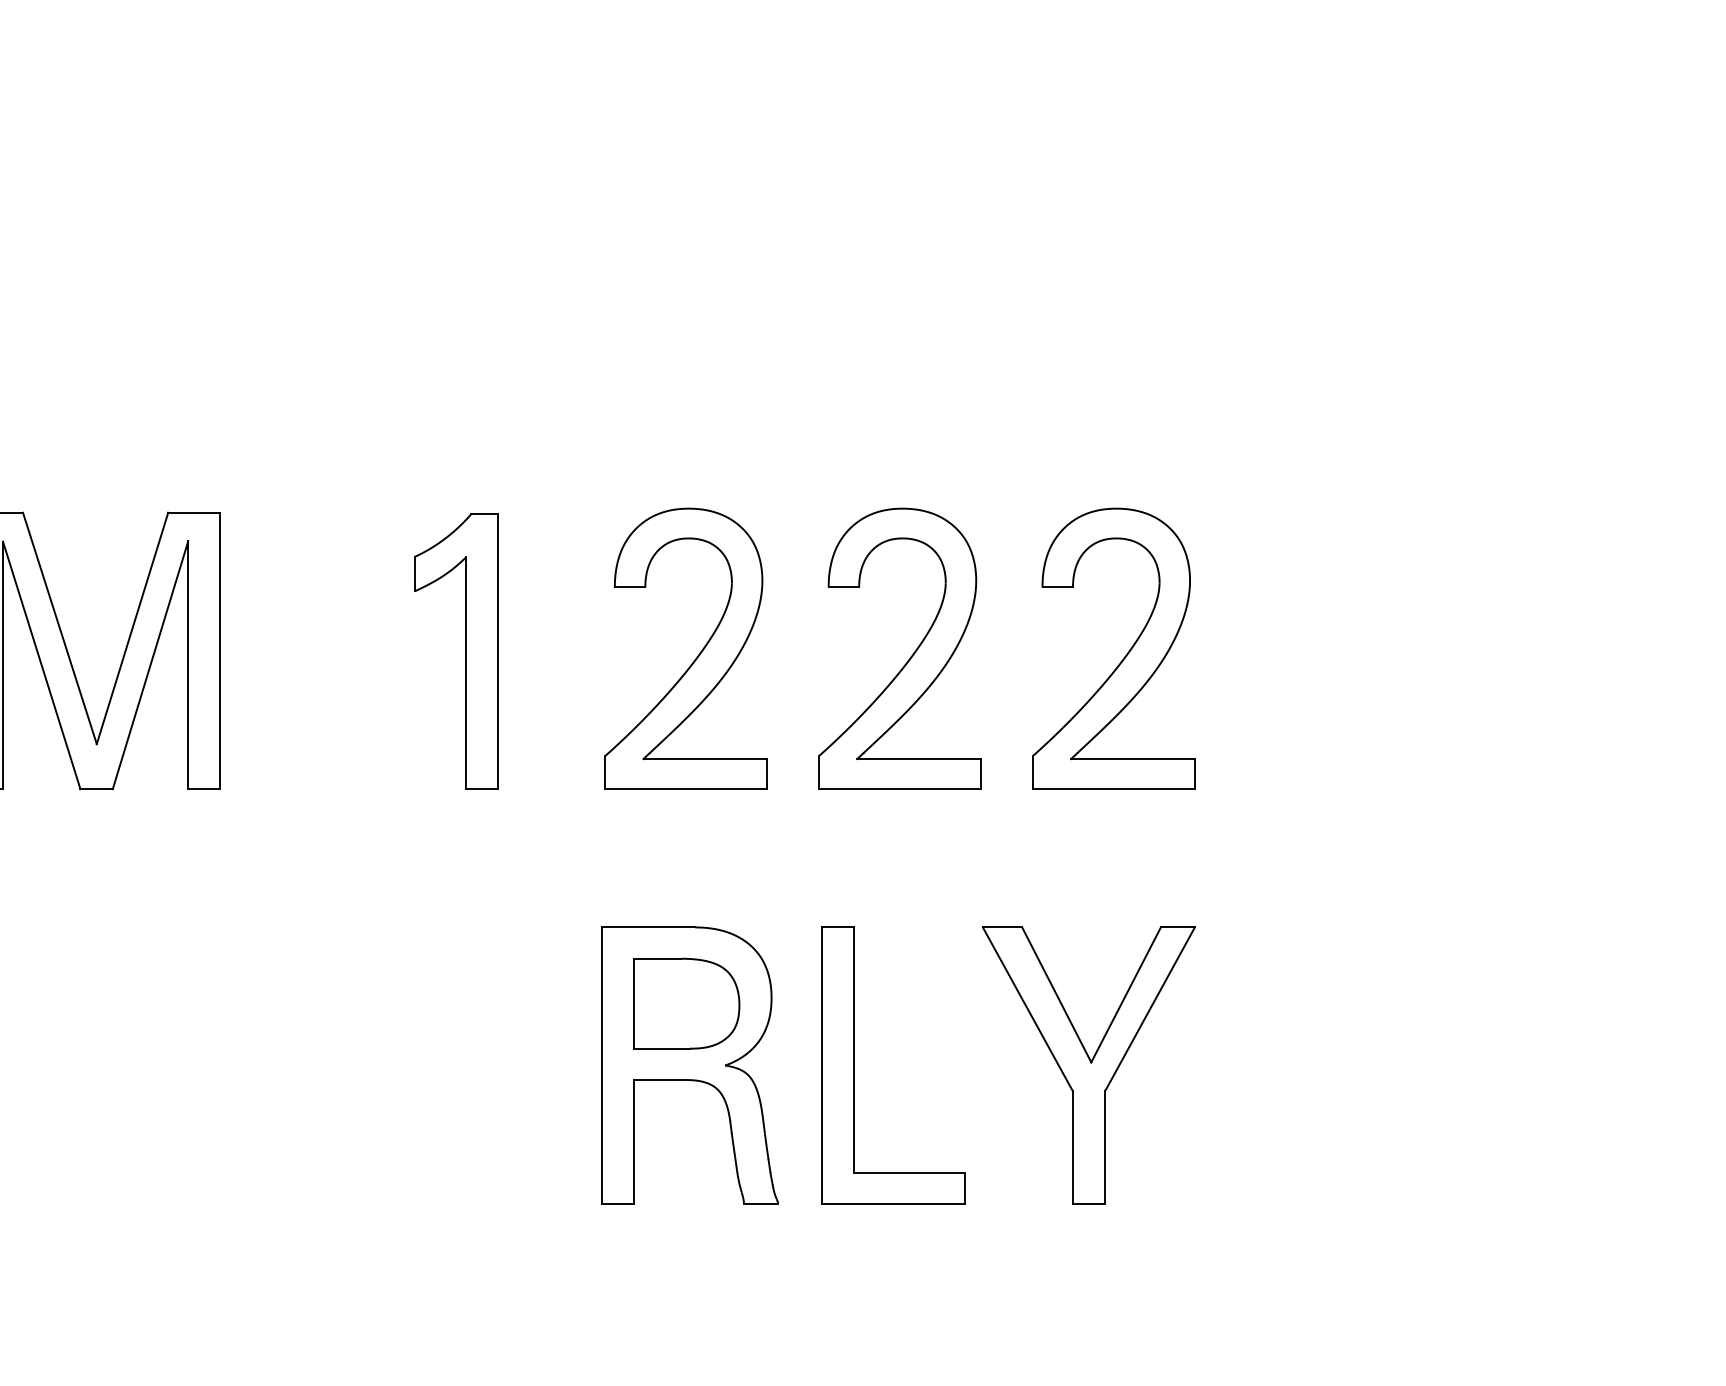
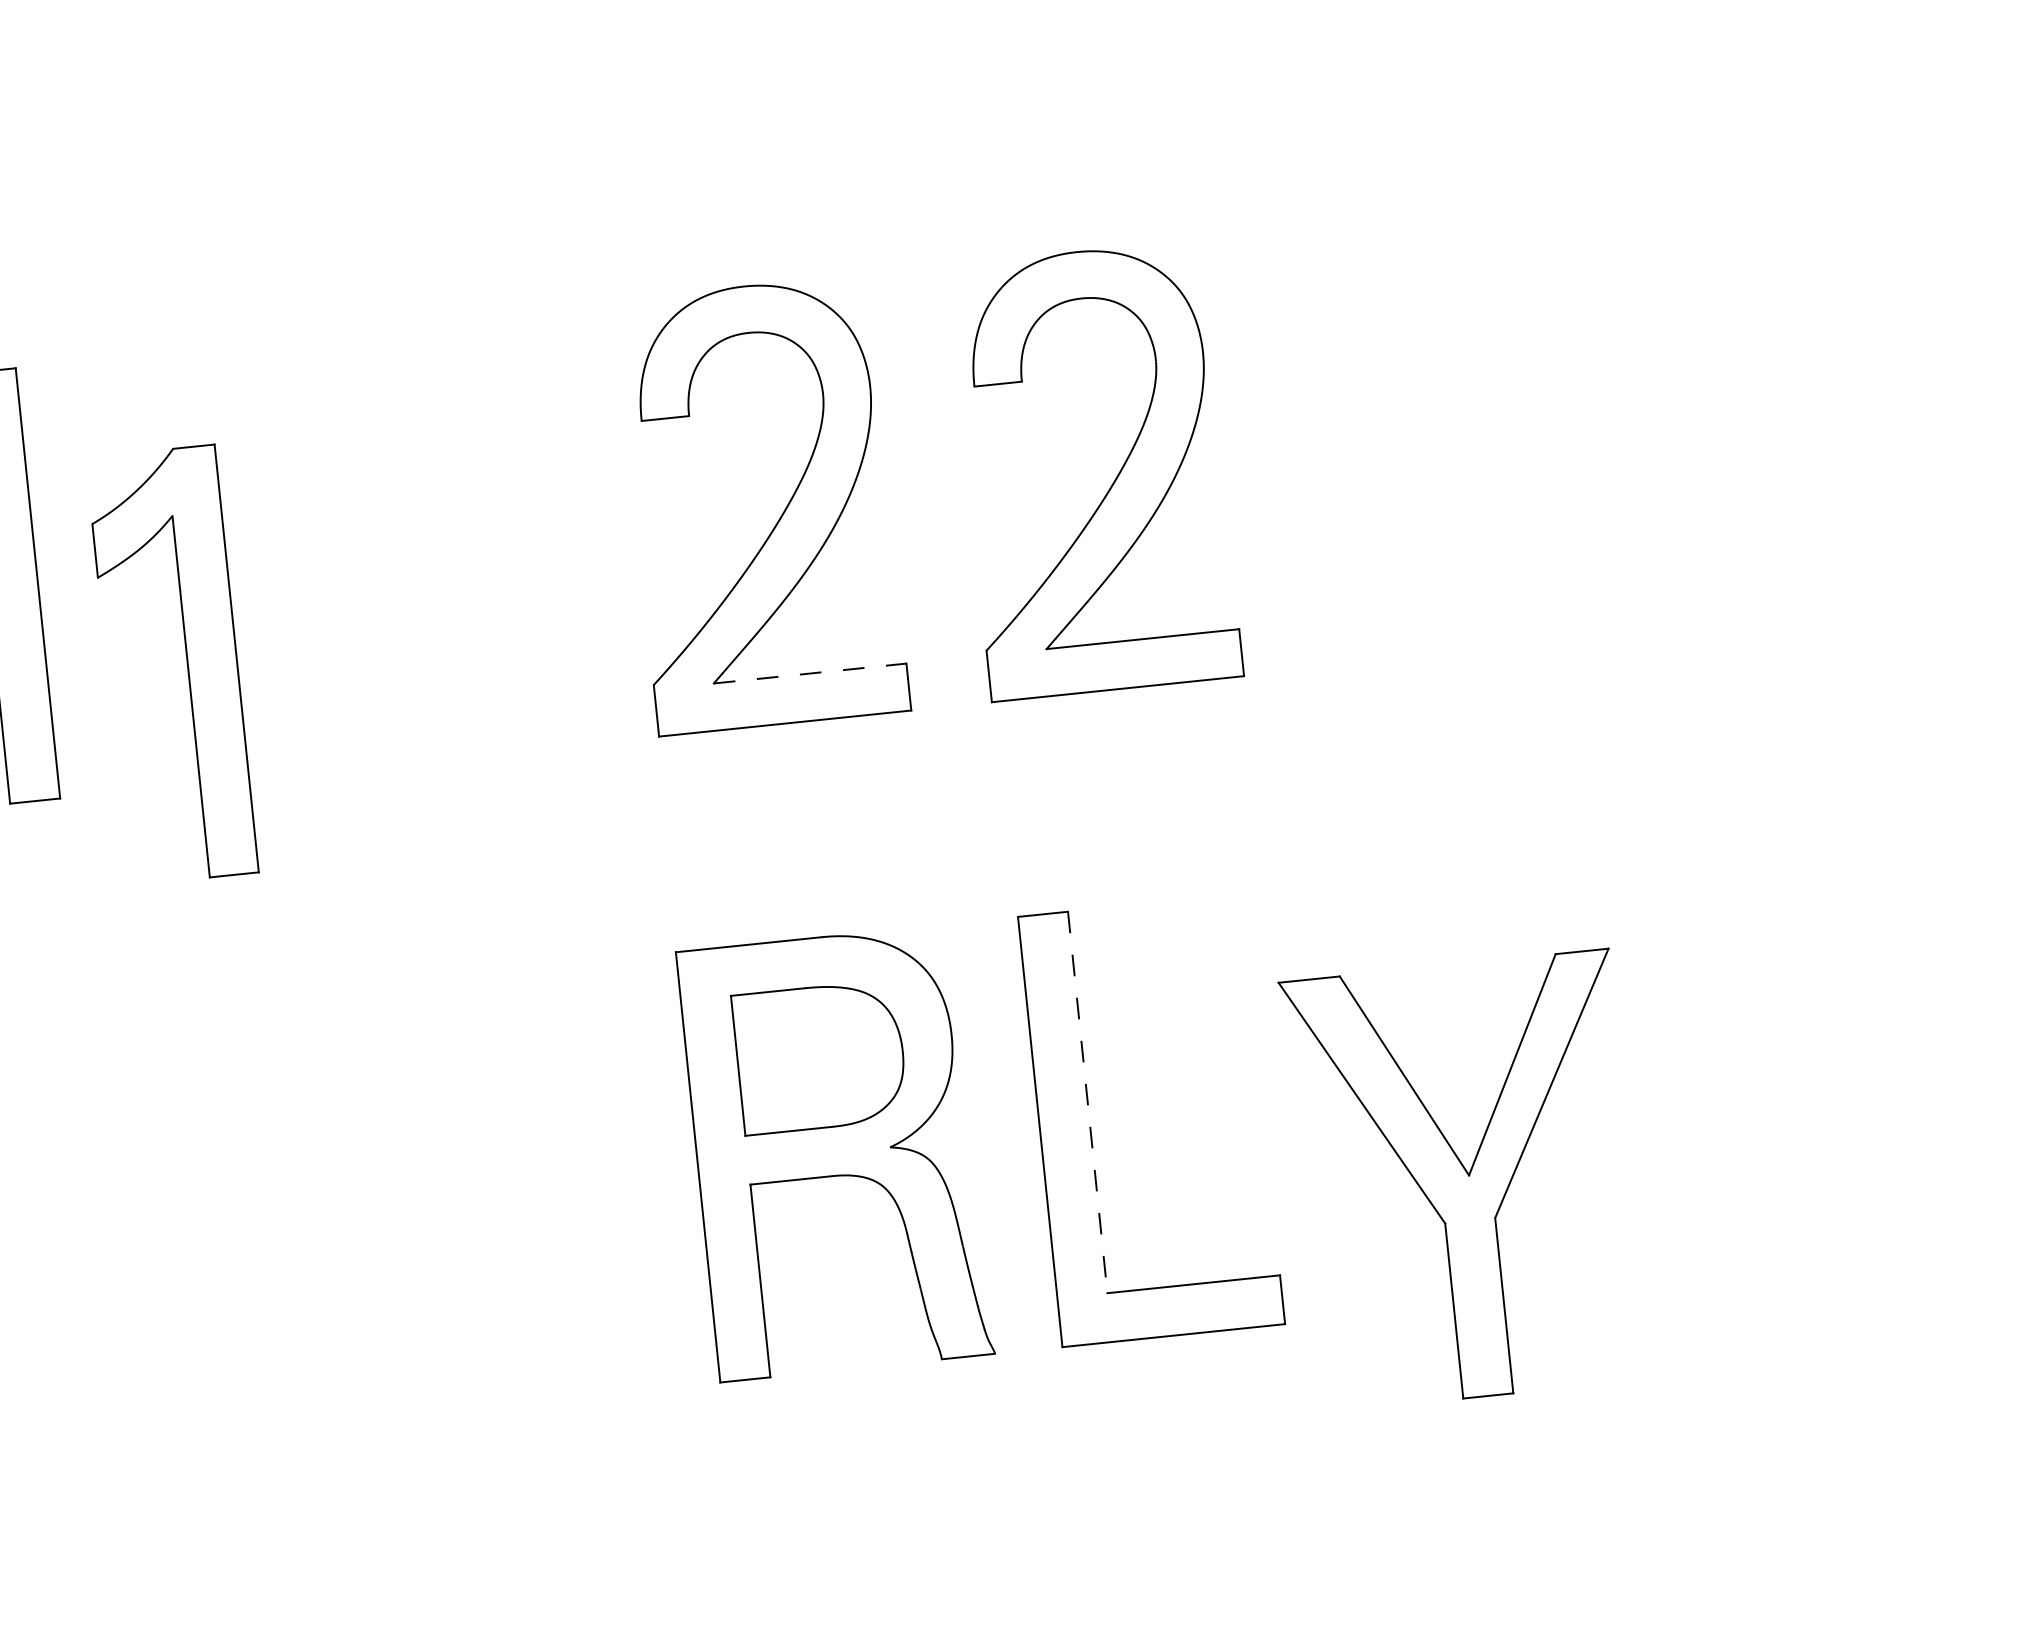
part: (465, 651) -> (186, 663), moved
part: (1123, 657) -> (1444, 448), removed
line: (705, 759) -> (810, 674), solid -> dashed
line: (853, 1049) -> (1087, 1101), solid -> dashed
part: (1088, 1065) -> (1465, 1180), moved

